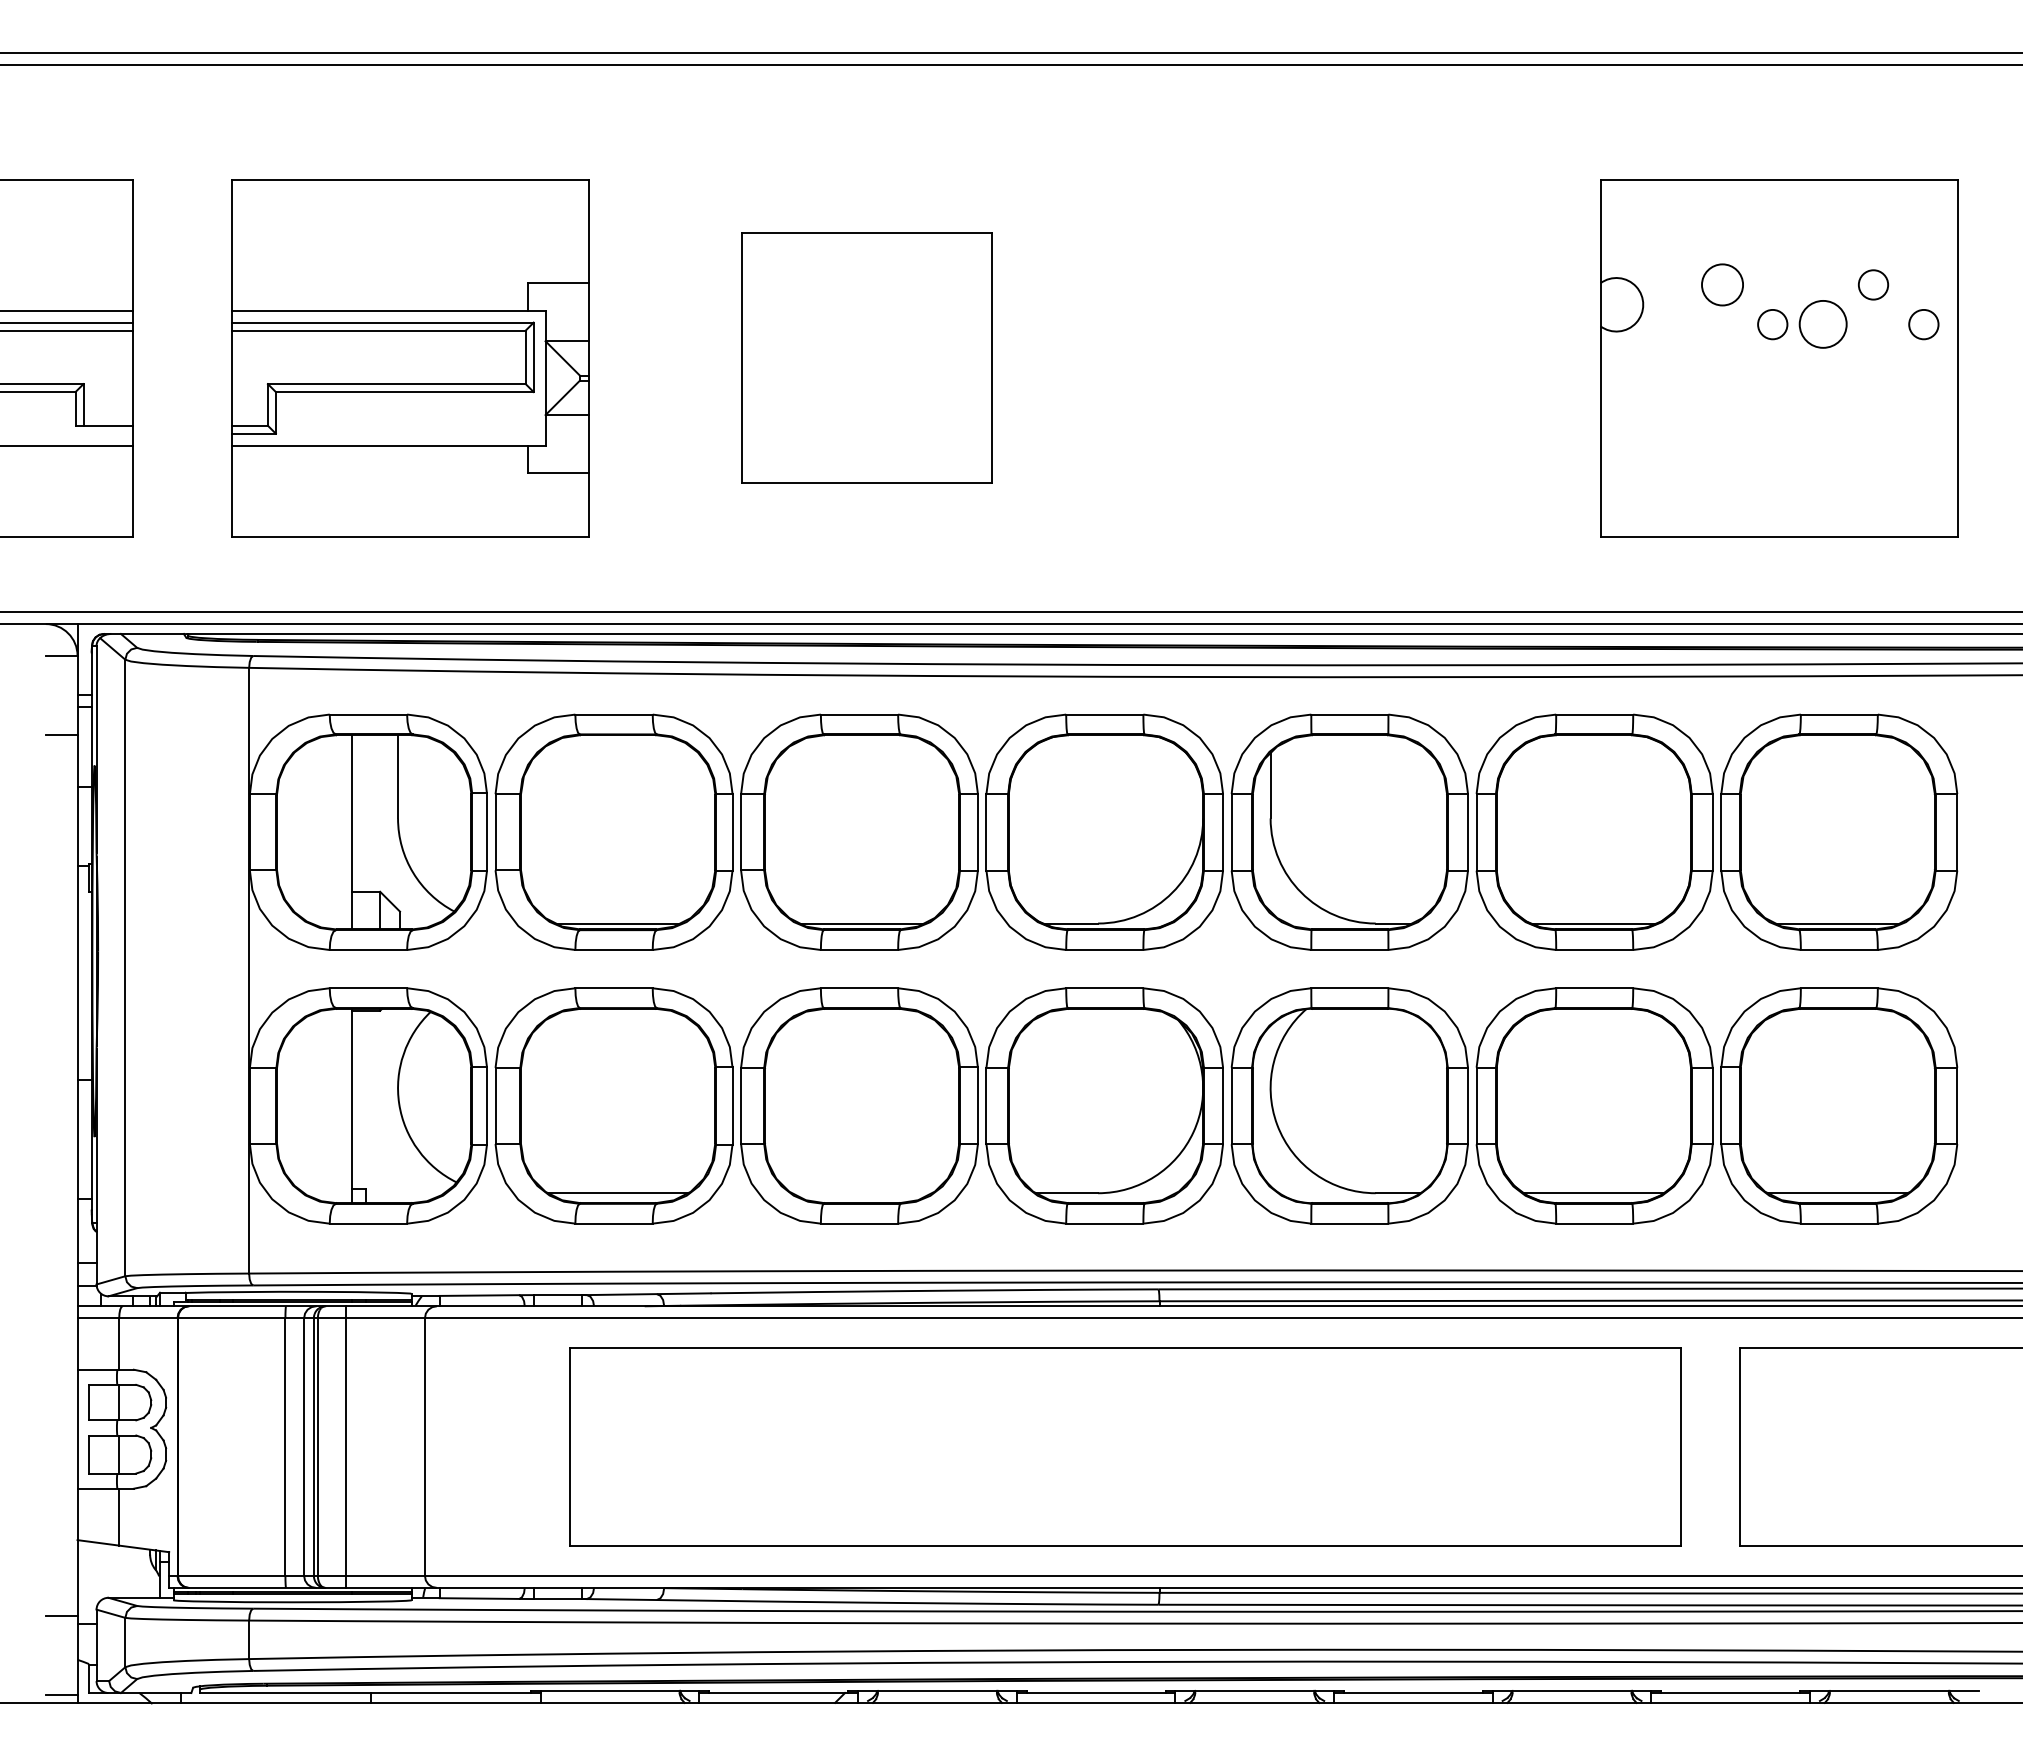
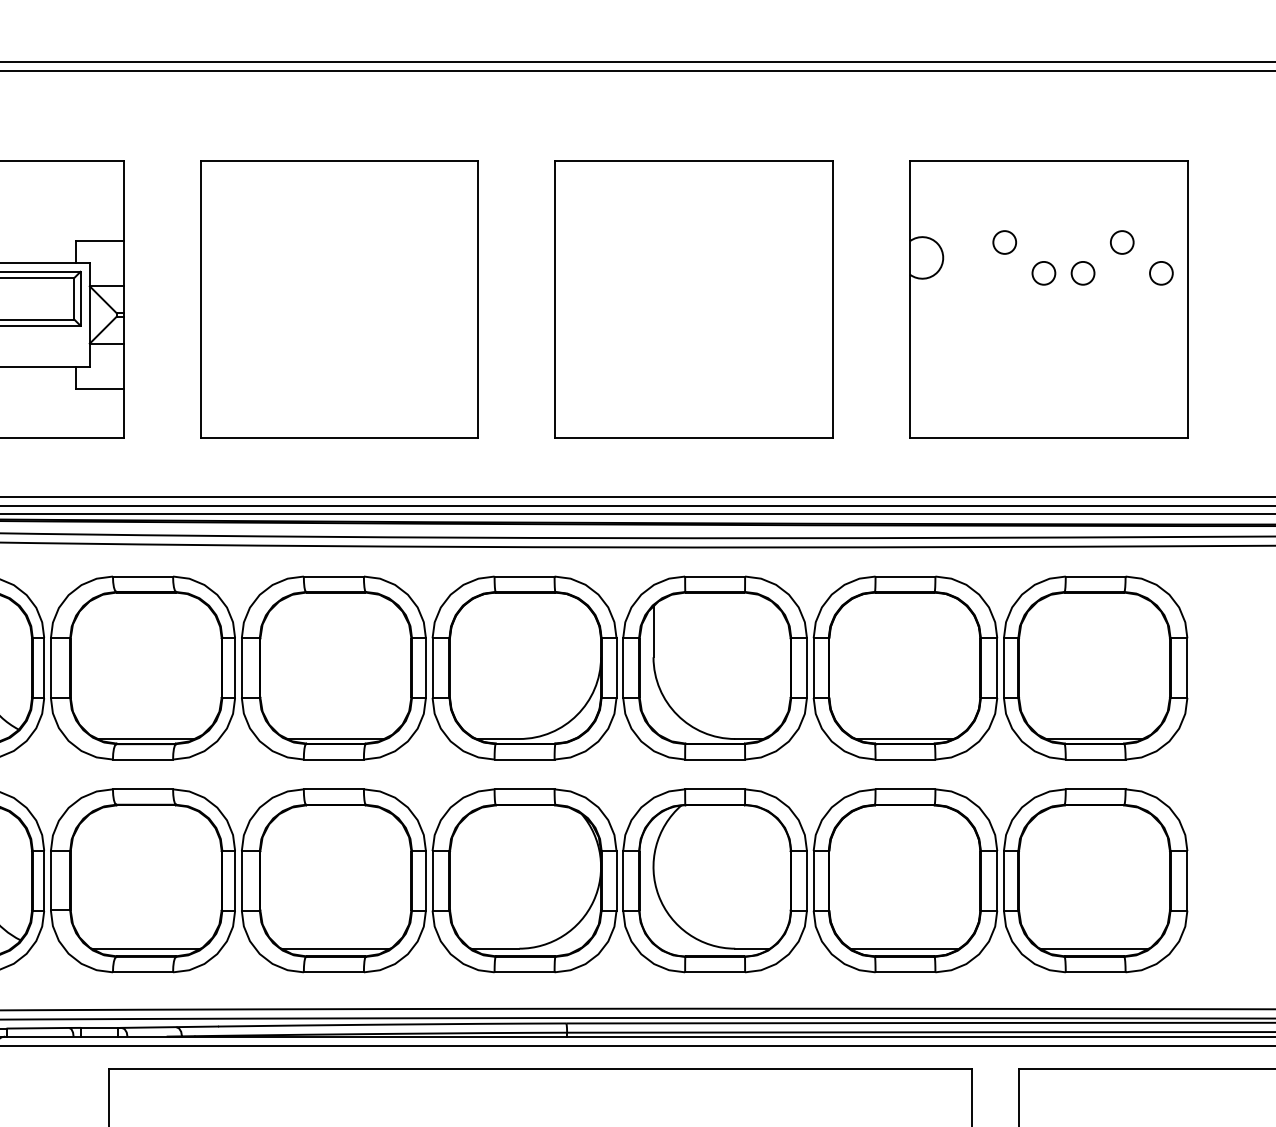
circle: (1721, 284) -> (1004, 242), size x0.71
circle: (1822, 324) -> (1082, 273), size x0.62
part: (866, 358) -> (339, 299), size x1.43
part: (1322, 358) -> (693, 299), added
line: (861, 1193) -> (335, 948), added

